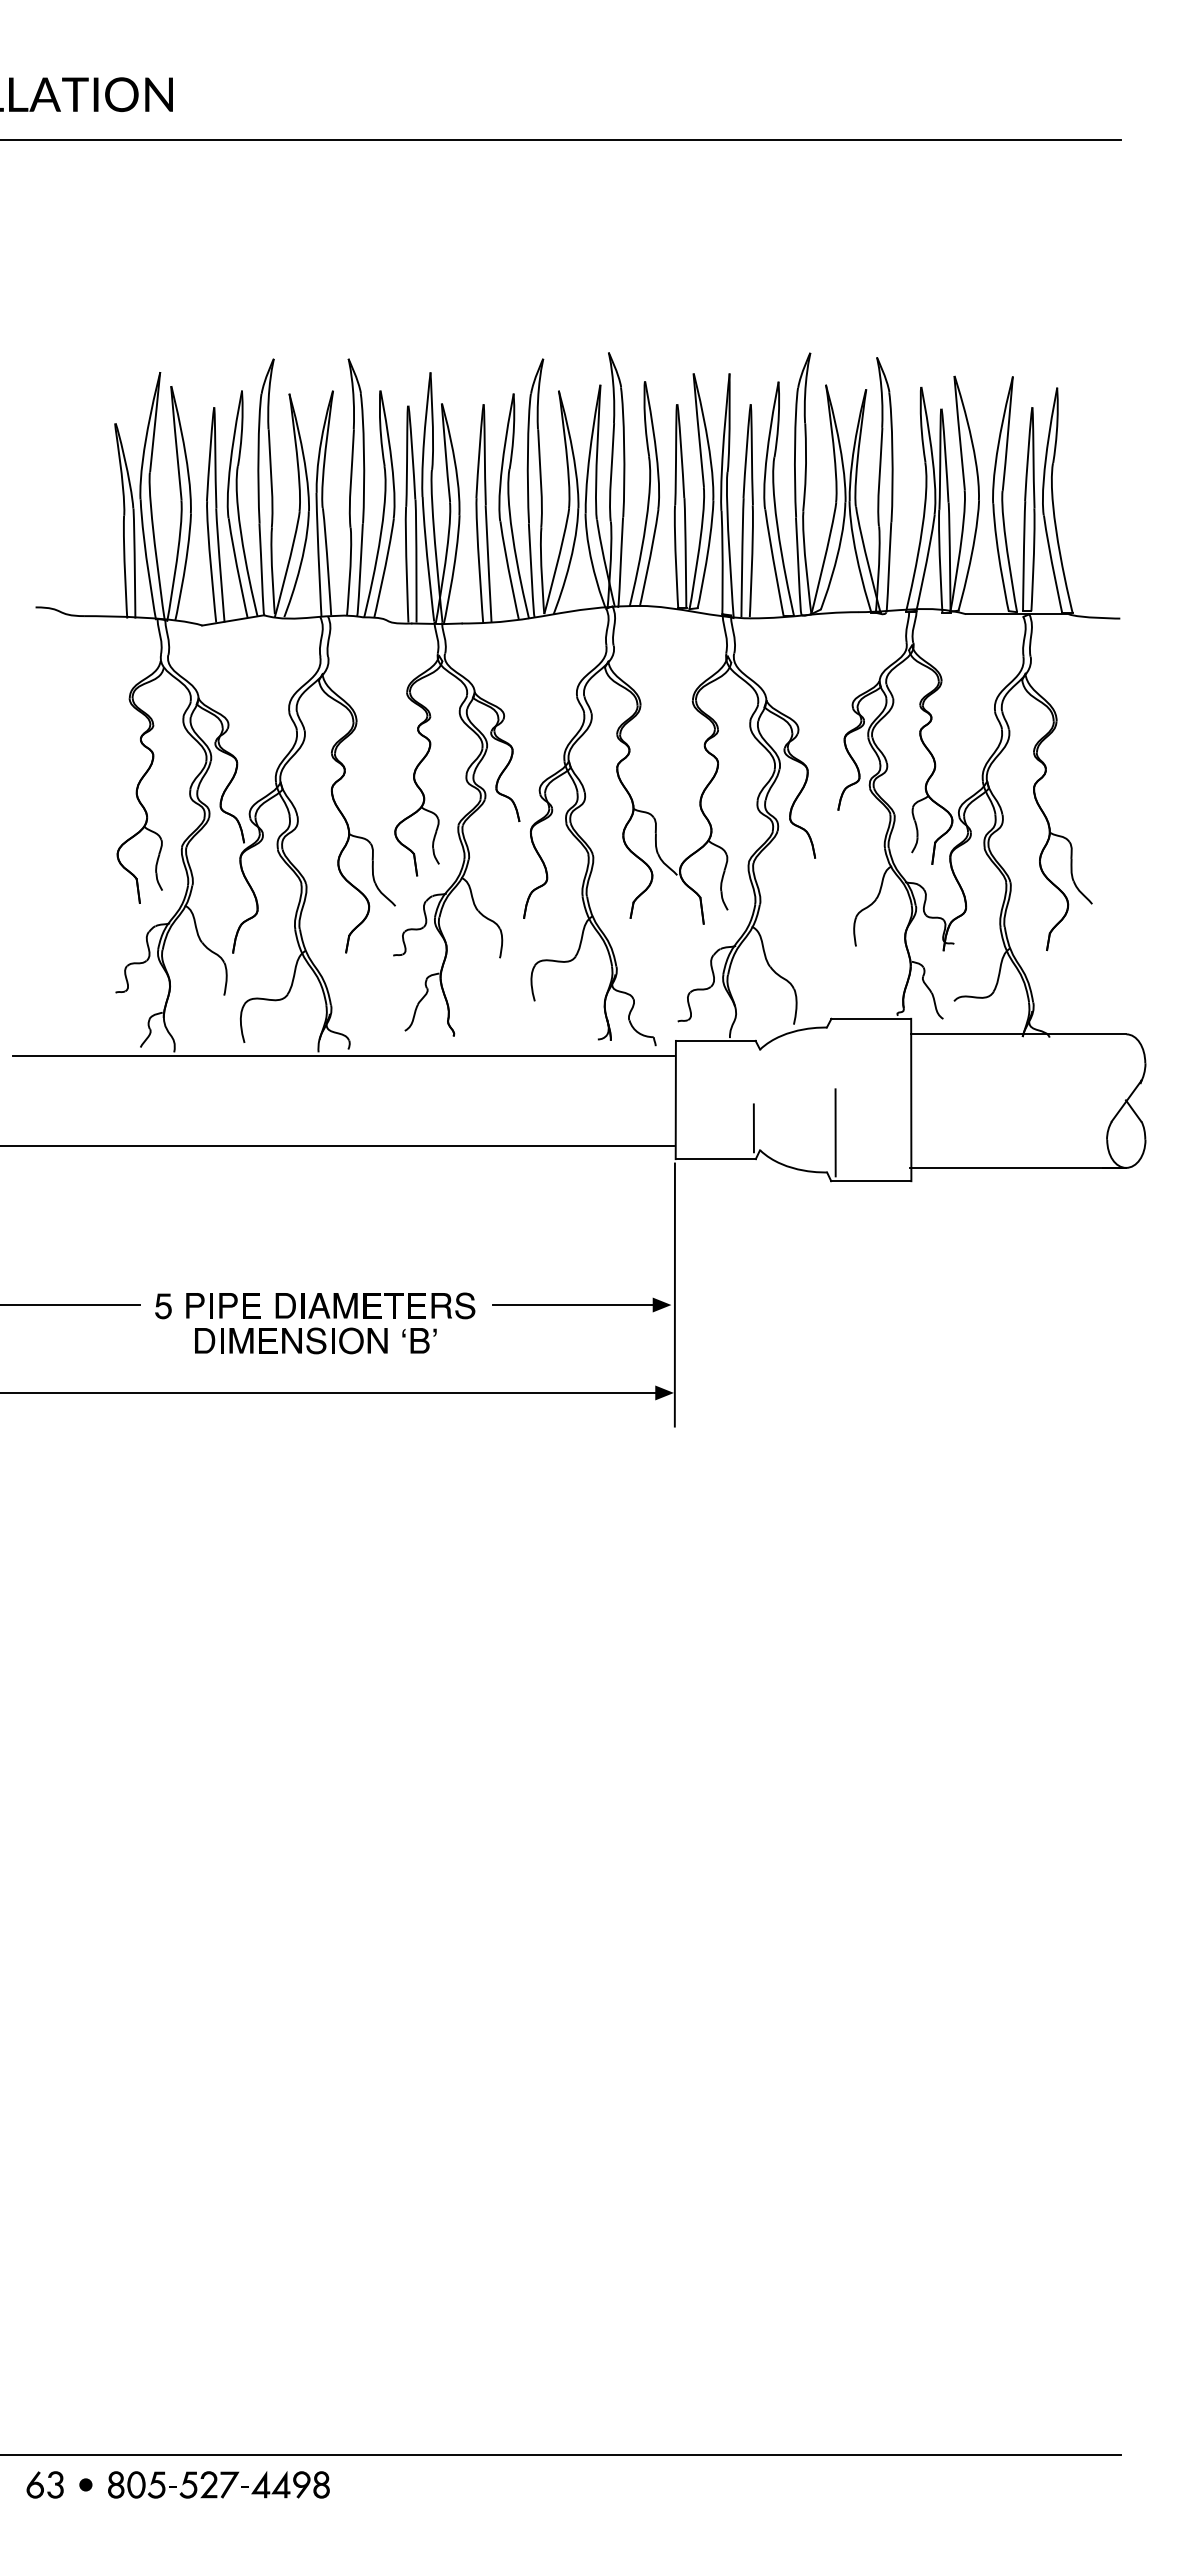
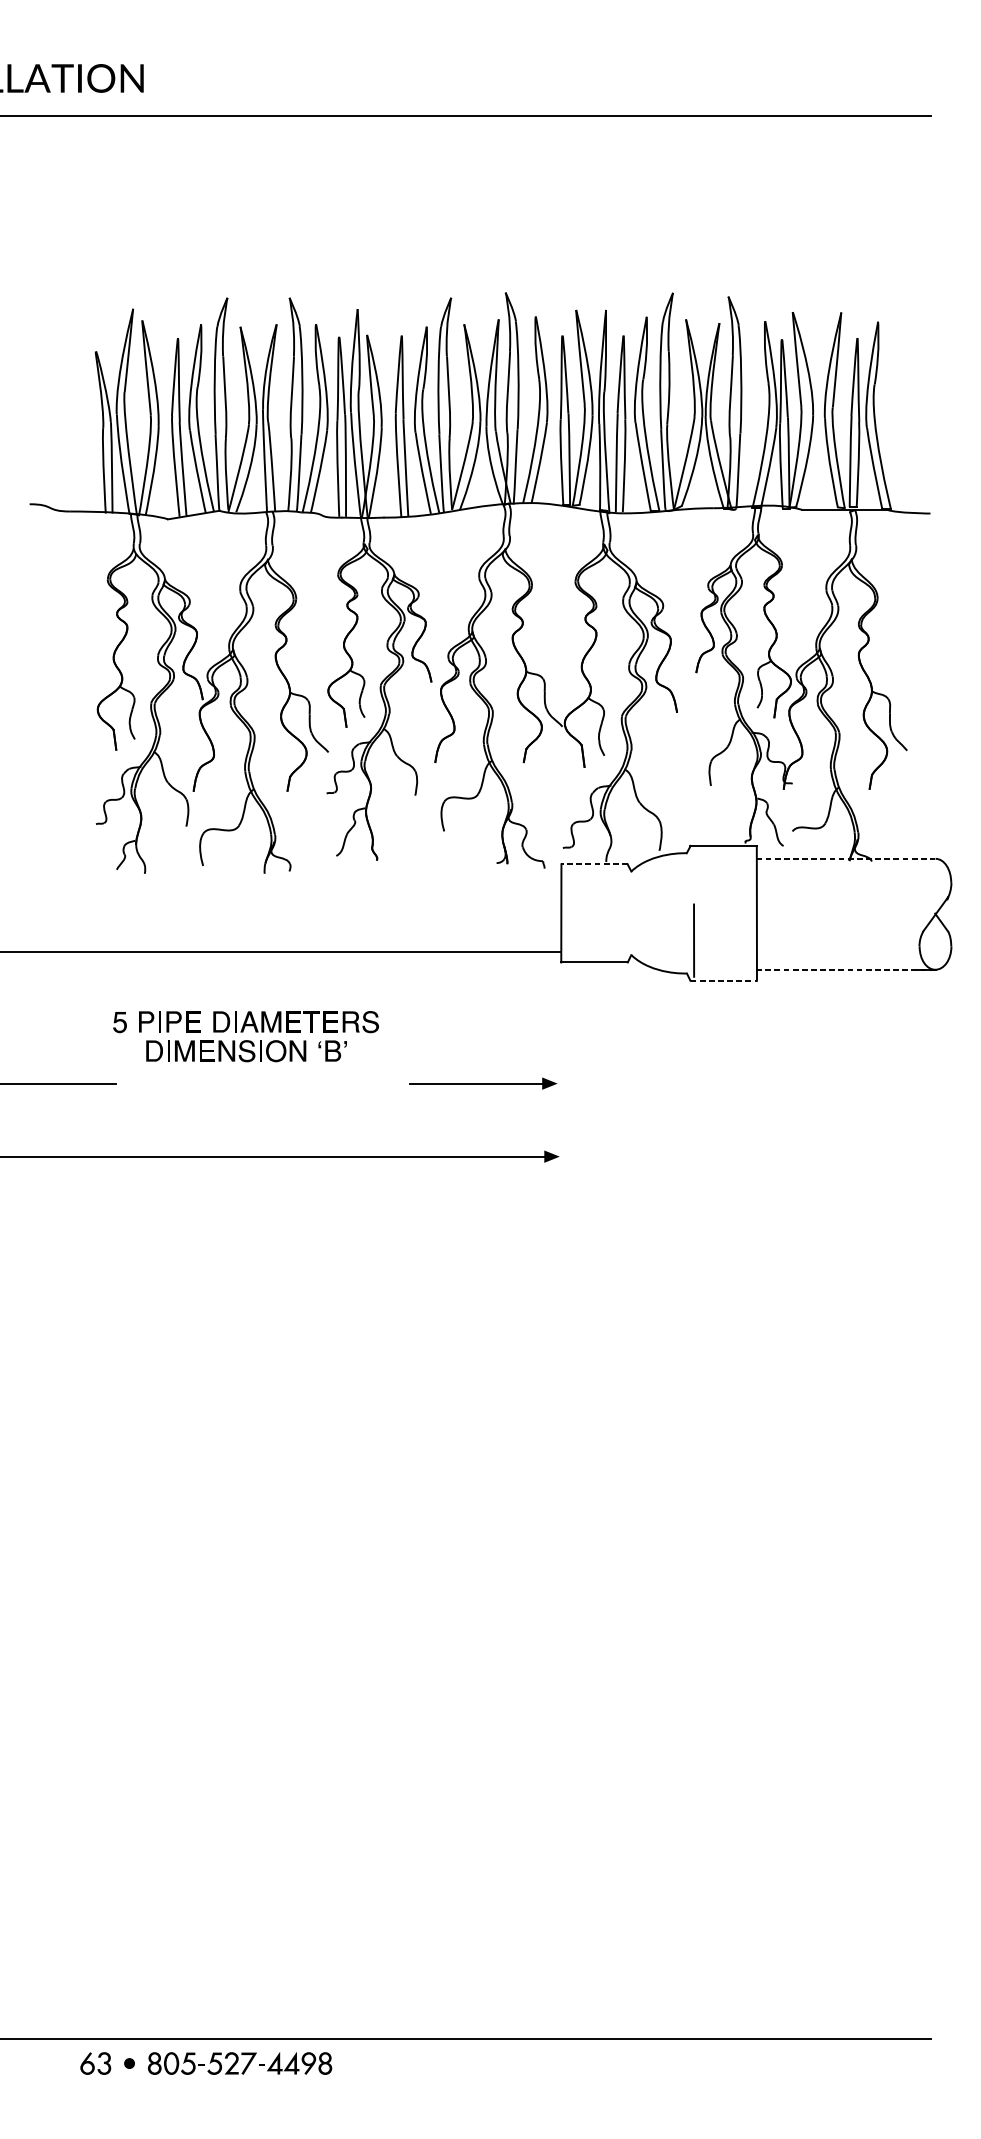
line: (1018, 1034) -> (845, 858), solid -> dashed
line: (715, 1040) -> (594, 863), solid -> dashed
line: (343, 1056) -> (285, 877), removed
line: (753, 1128) -> (625, 937), removed
line: (1017, 1167) -> (845, 969), solid -> dashed
line: (871, 1181) -> (723, 981), solid -> dashed
line: (674, 1294) -> (560, 1074), removed
part: (315, 1323) -> (246, 1036), moved
part: (177, 2484) -> (205, 2063), moved

